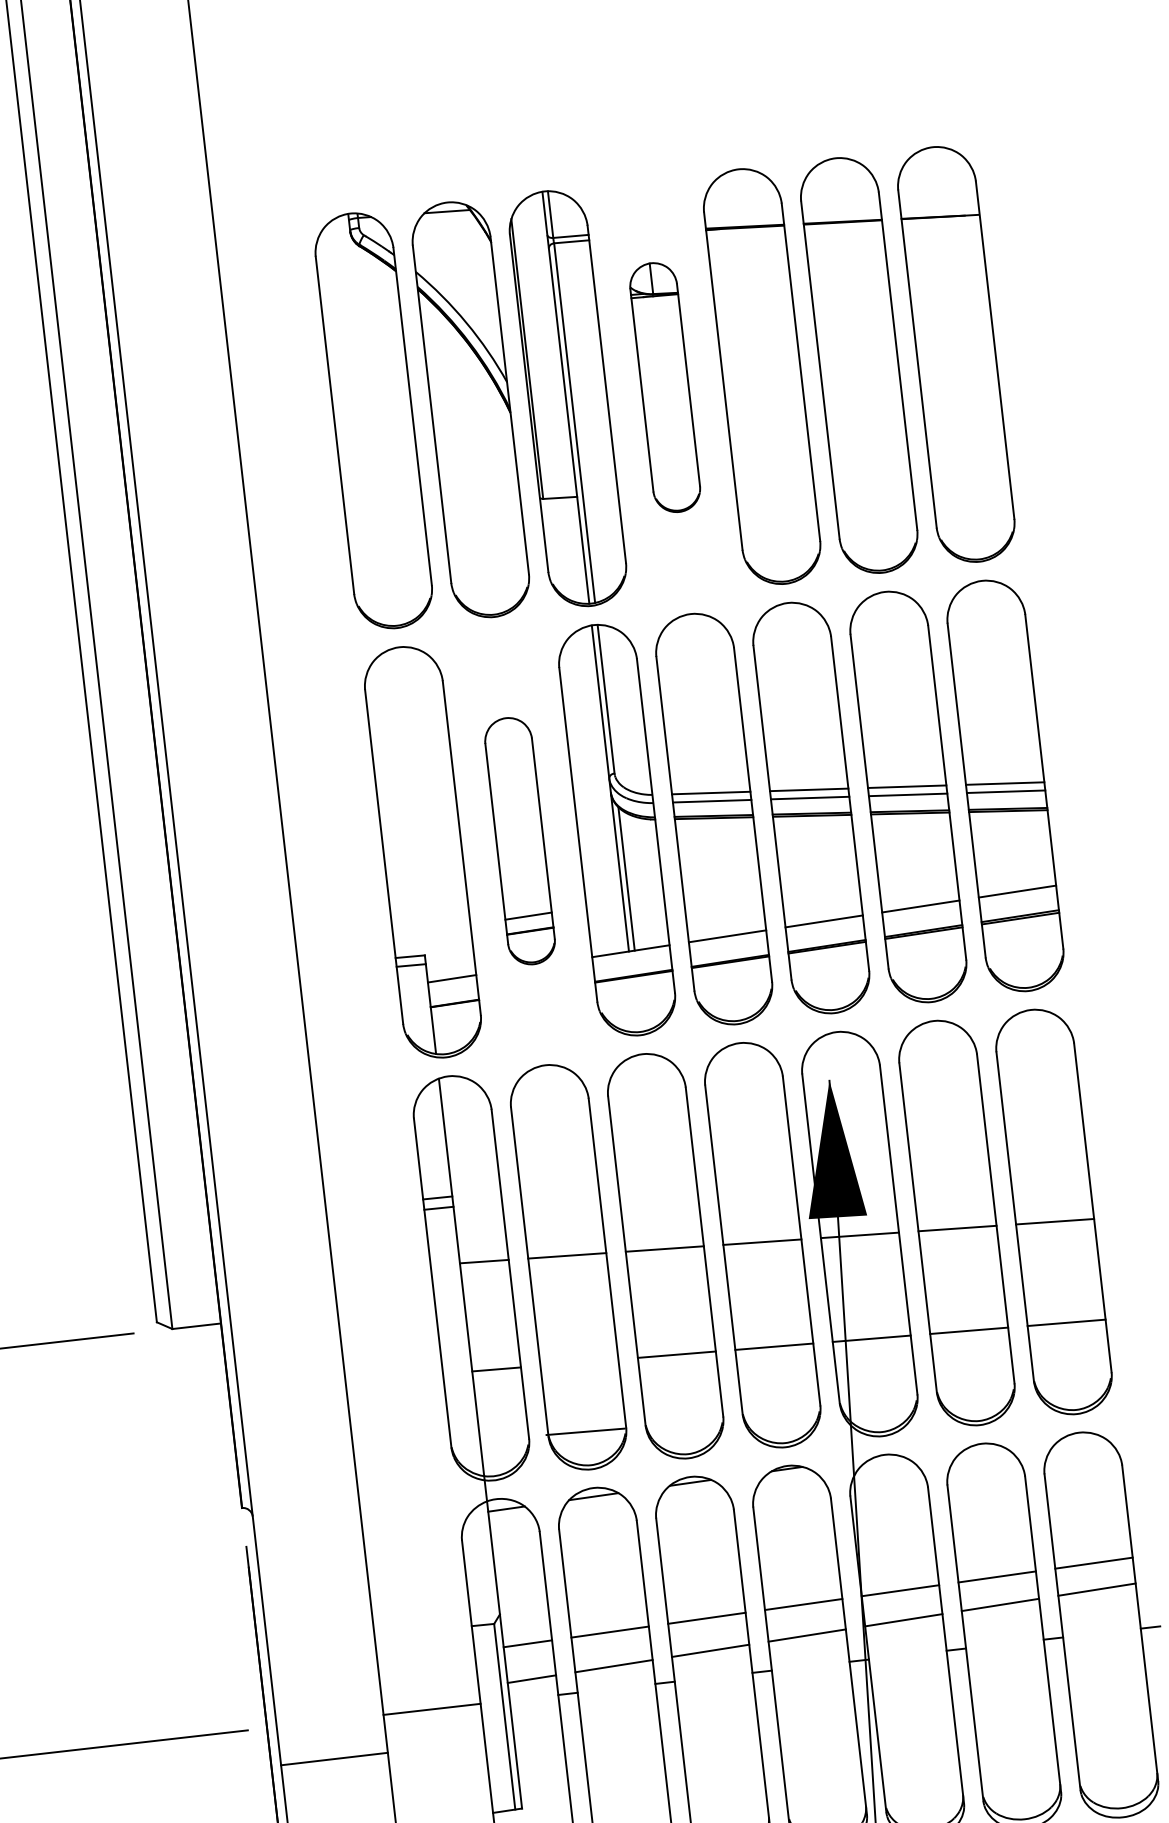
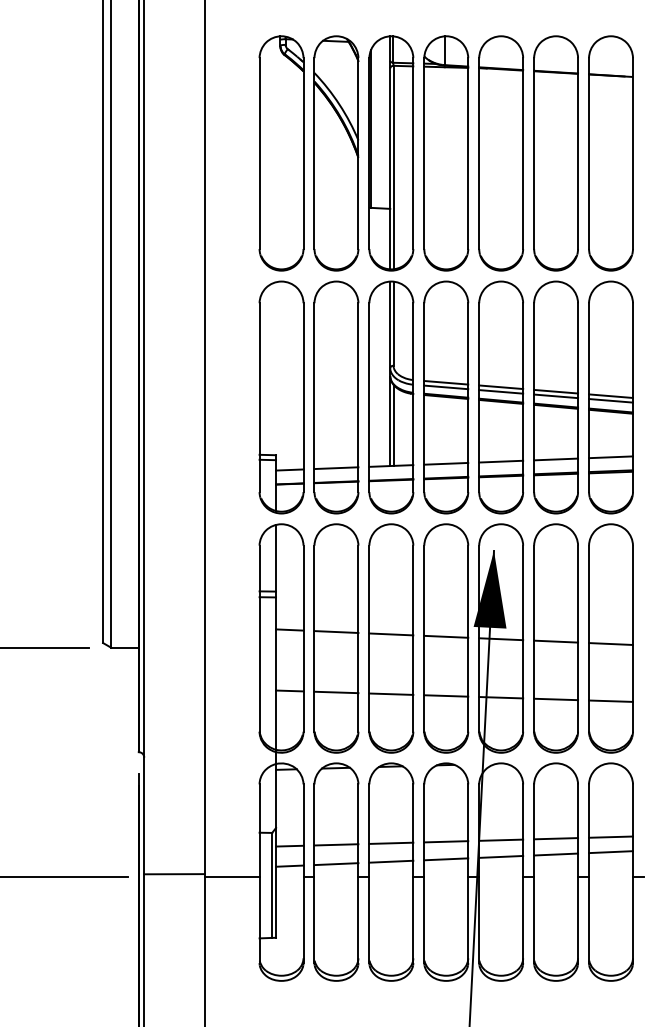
part: (665, 387) -> (446, 153), size x1.67
part: (520, 841) -> (336, 397), size x1.67
line: (585, 1431) -> (336, 692), moved
line: (334, 1759) -> (174, 874), moved

